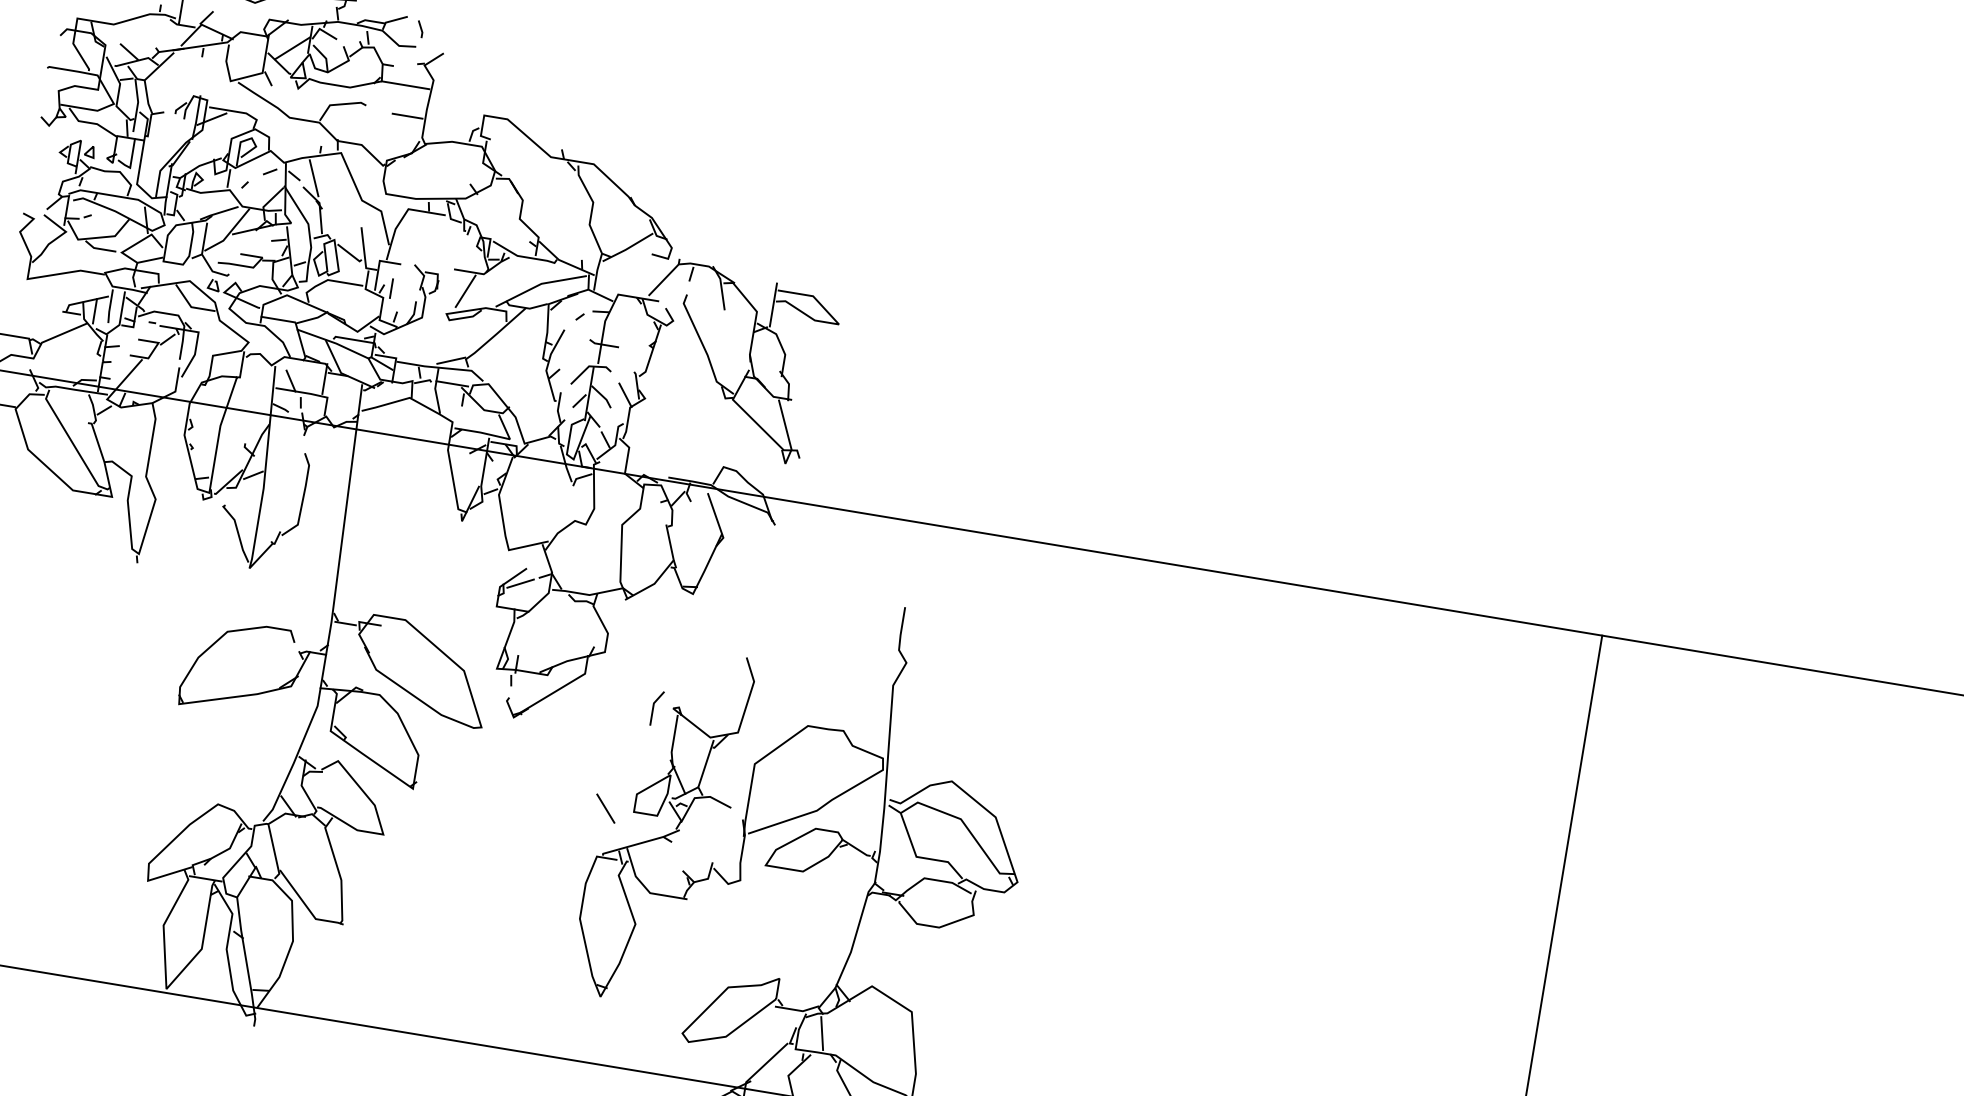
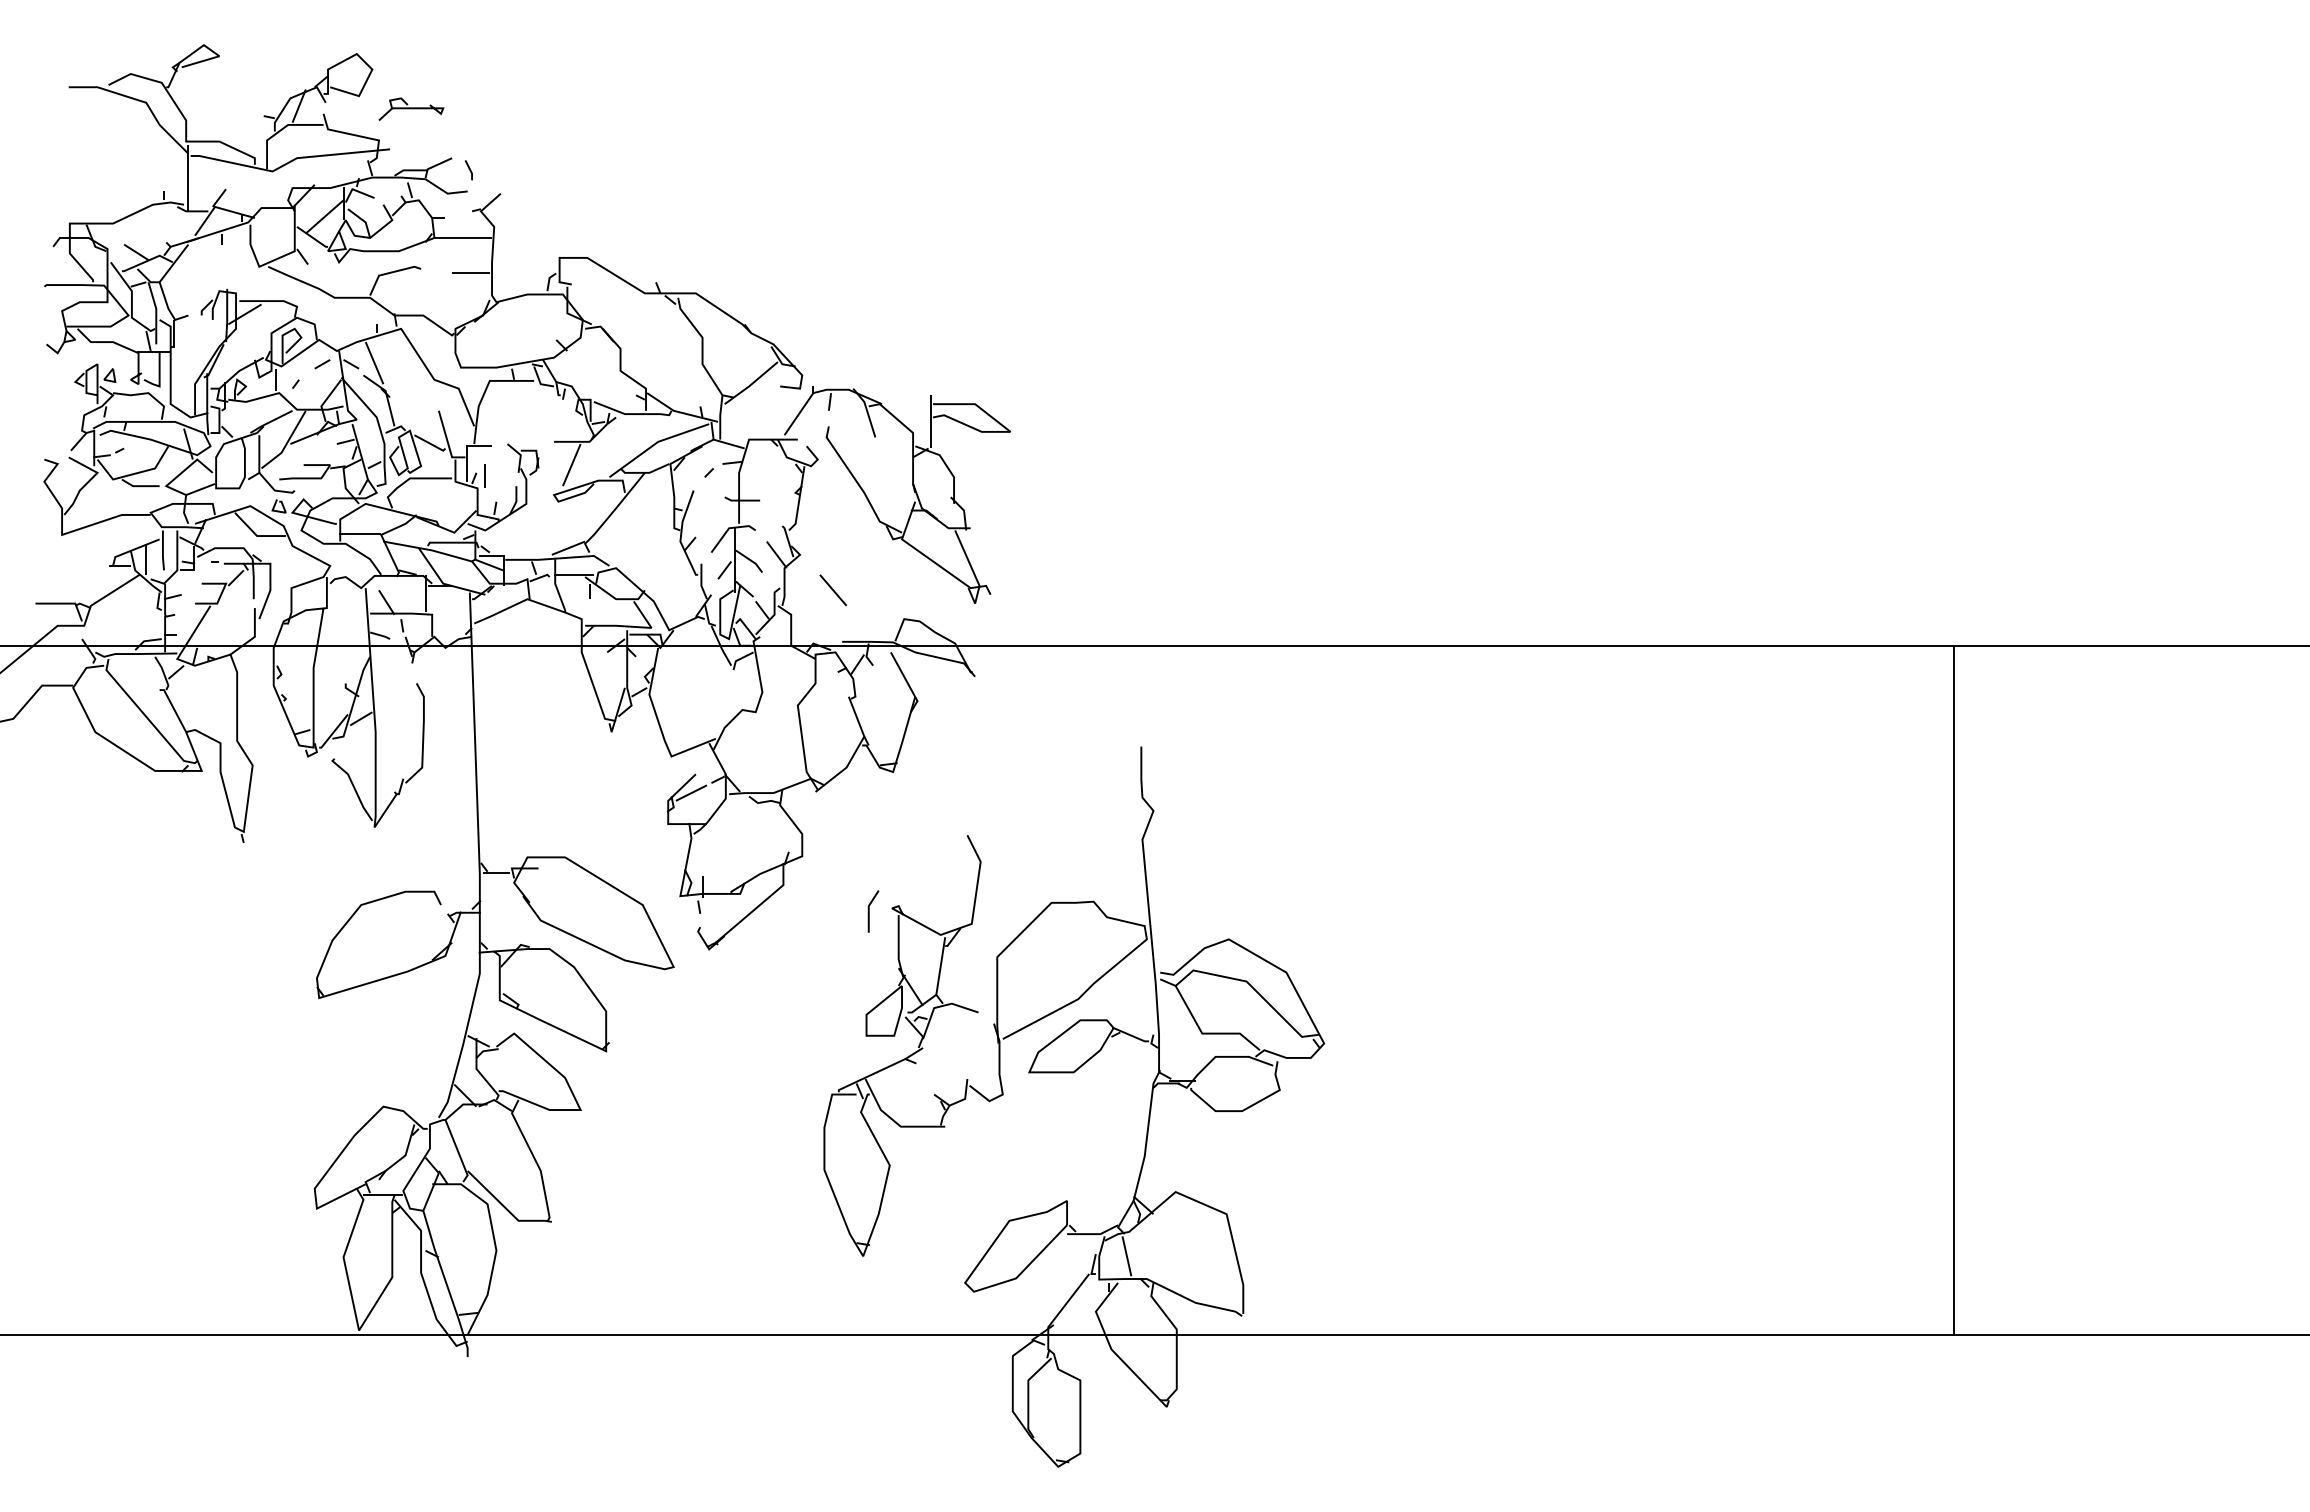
line: (605, 808) -> (832, 590), moved

